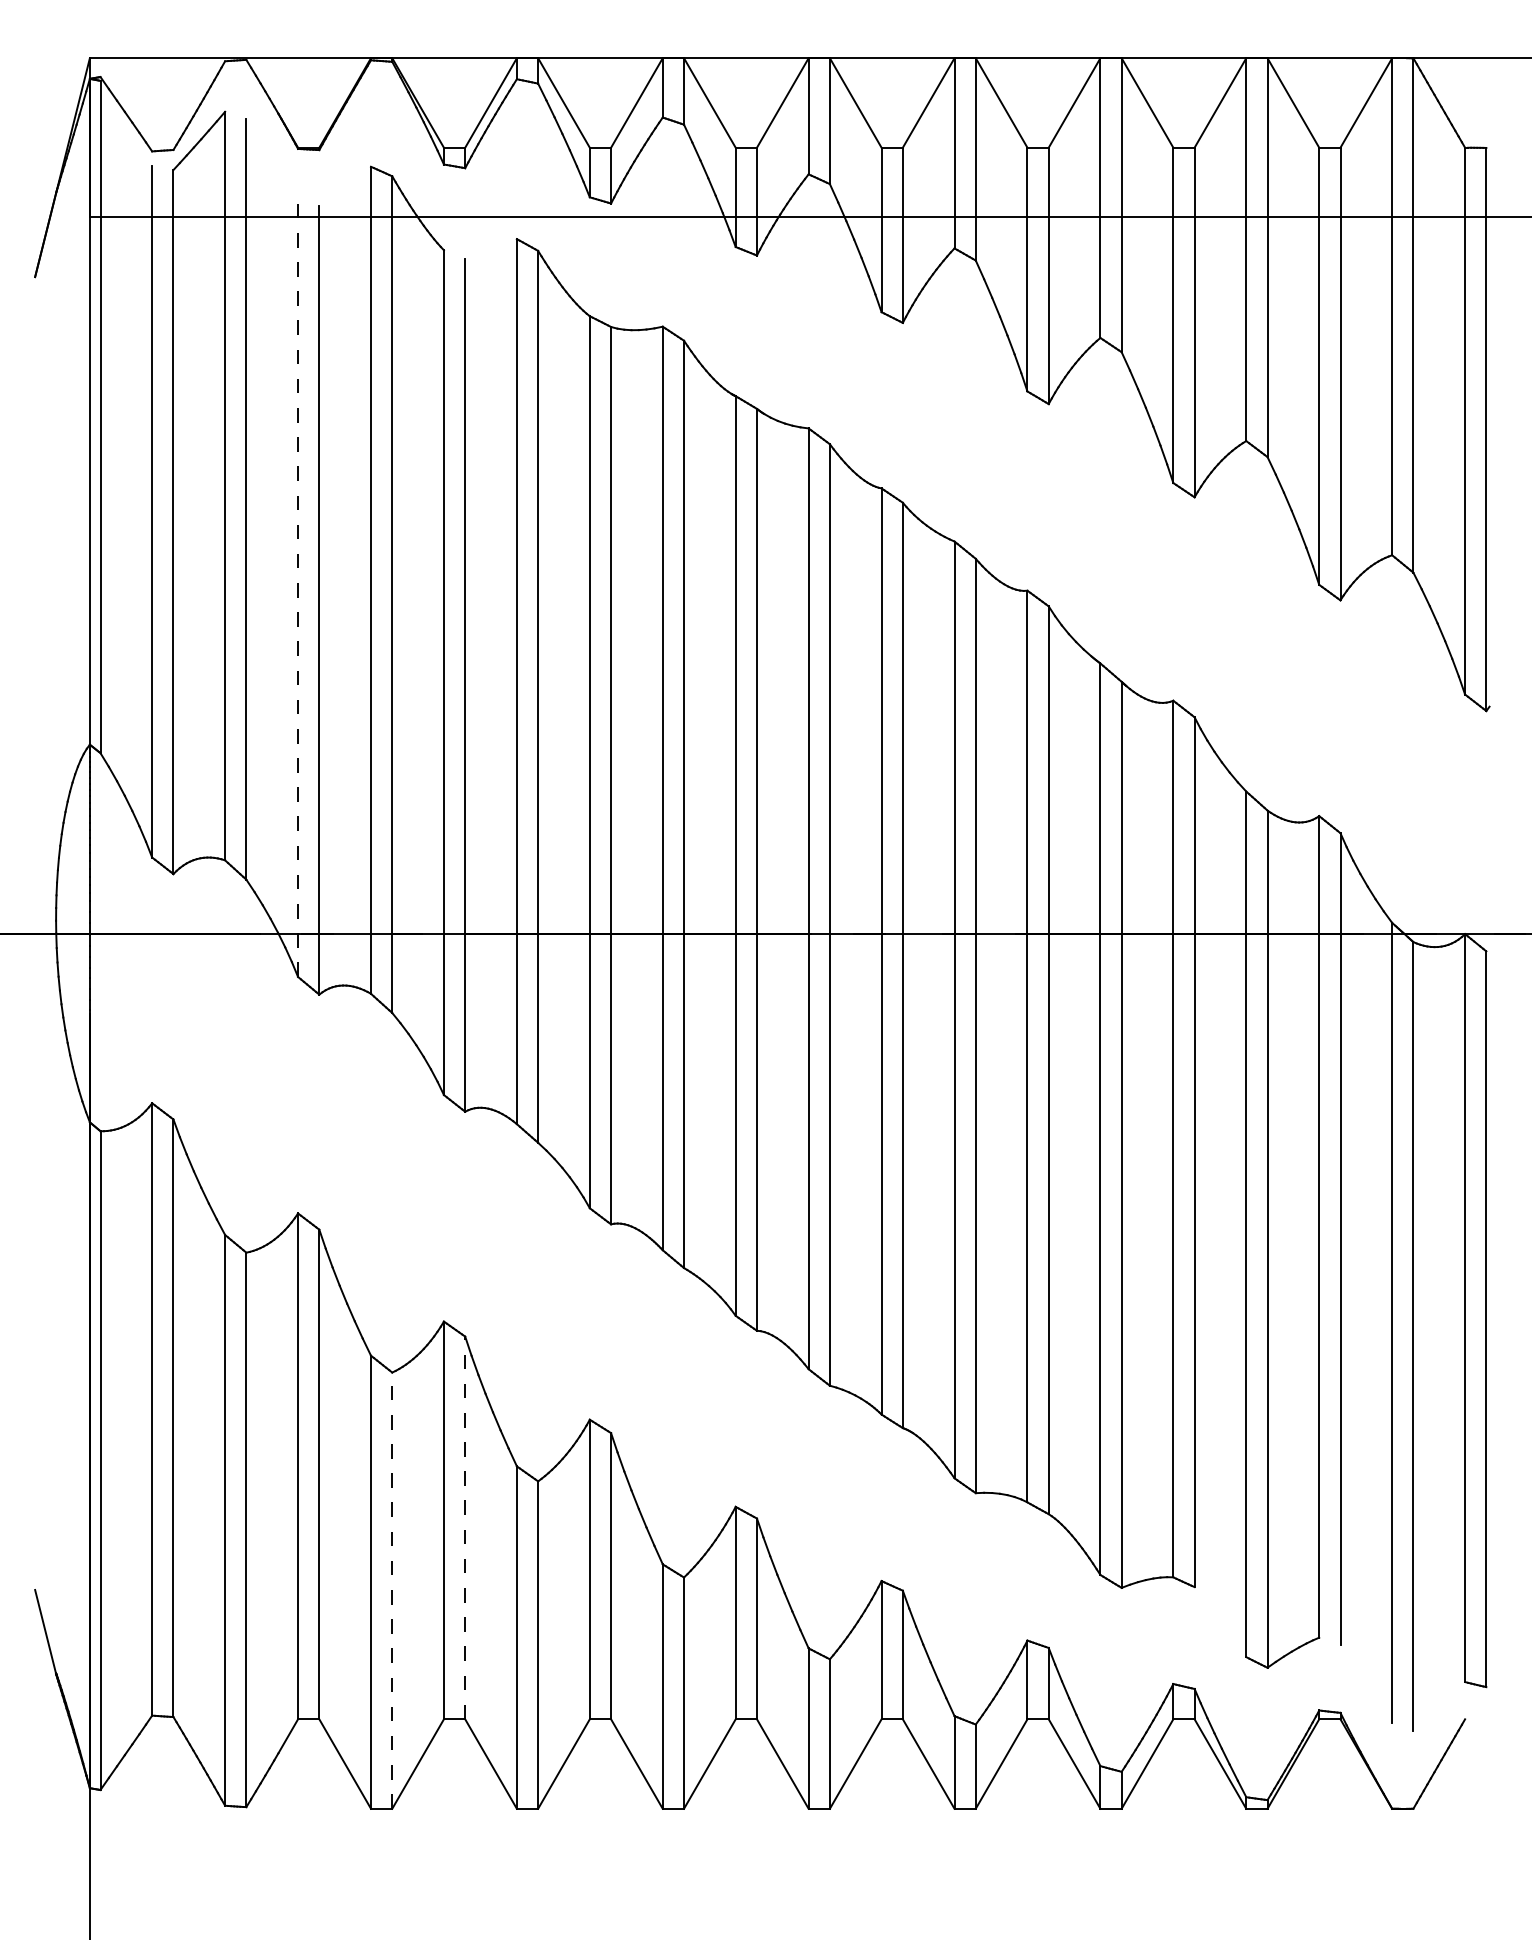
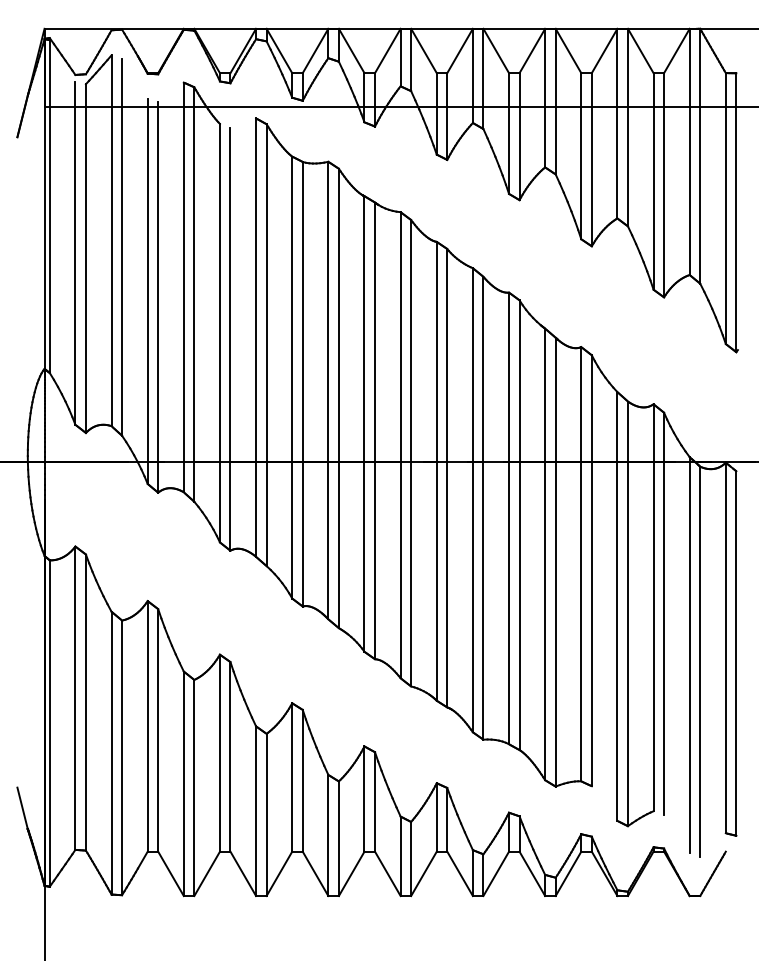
line: (297, 588) -> (147, 291), dashed -> solid
line: (465, 1527) -> (230, 756), dashed -> solid
line: (392, 1589) -> (194, 787), dashed -> solid

